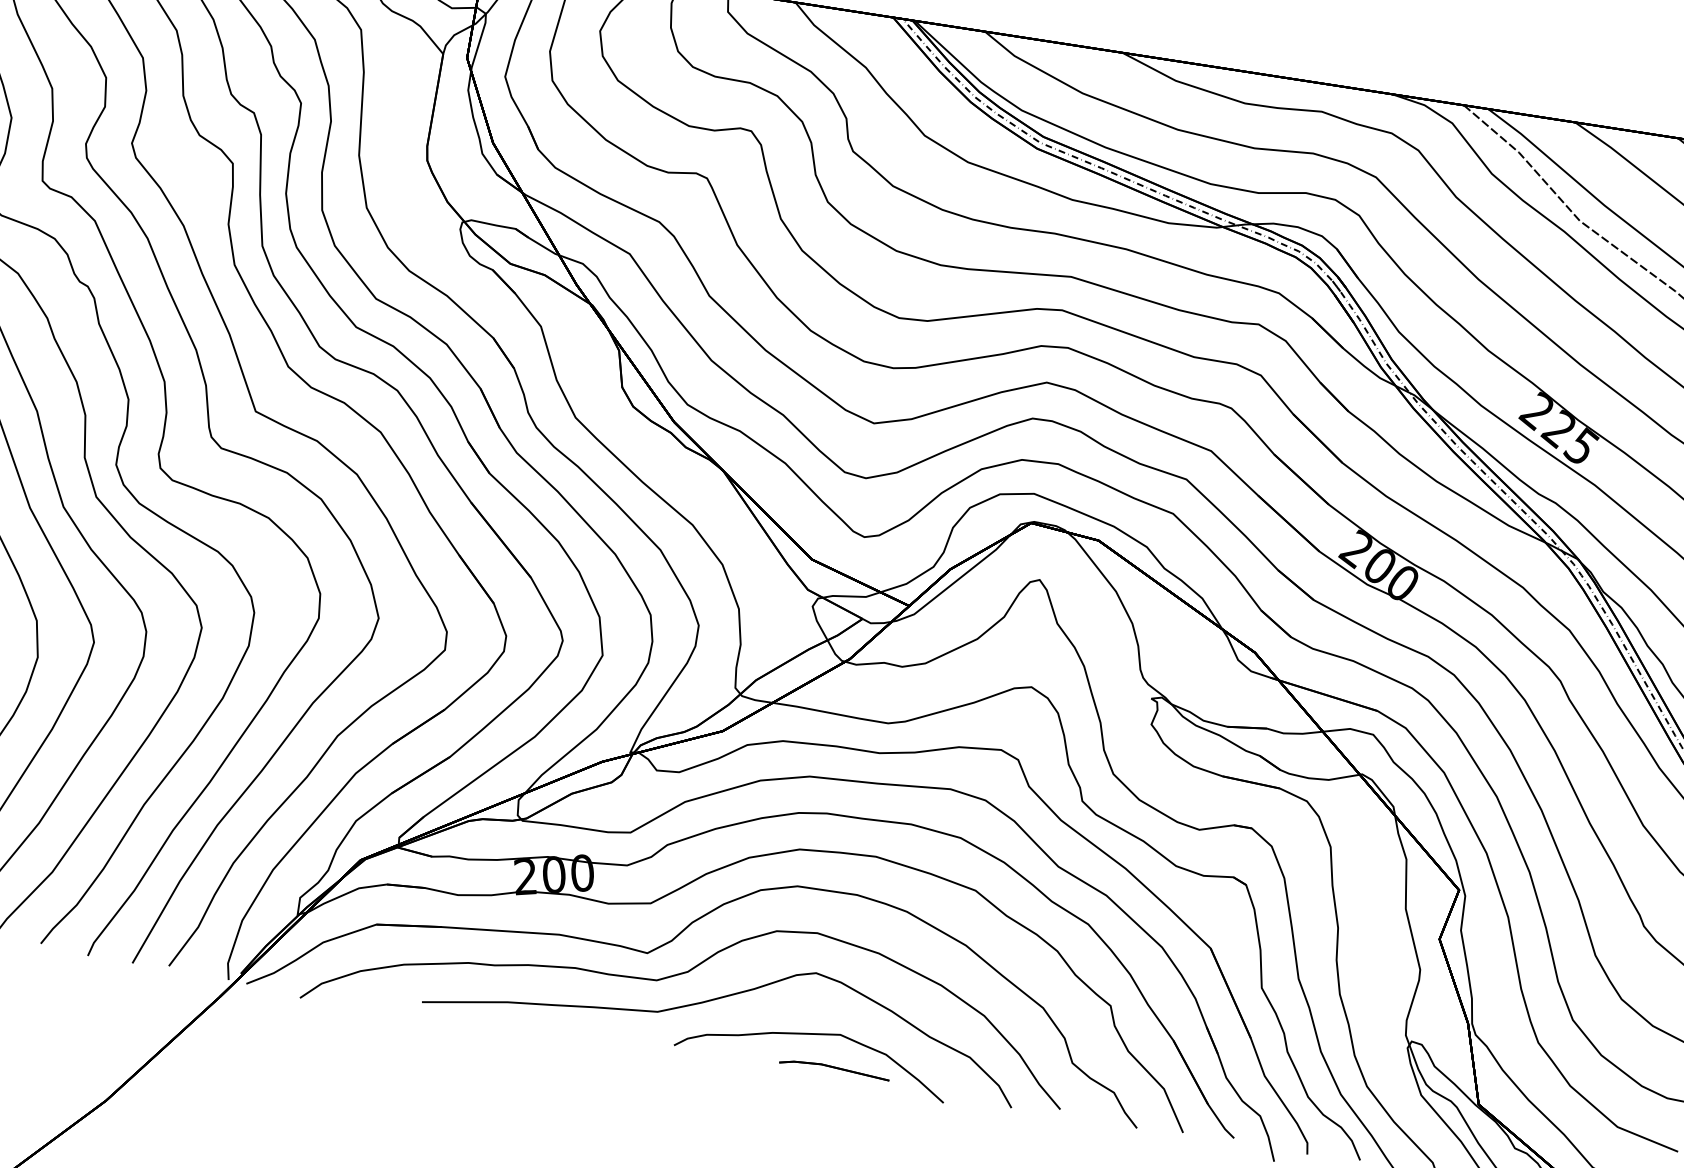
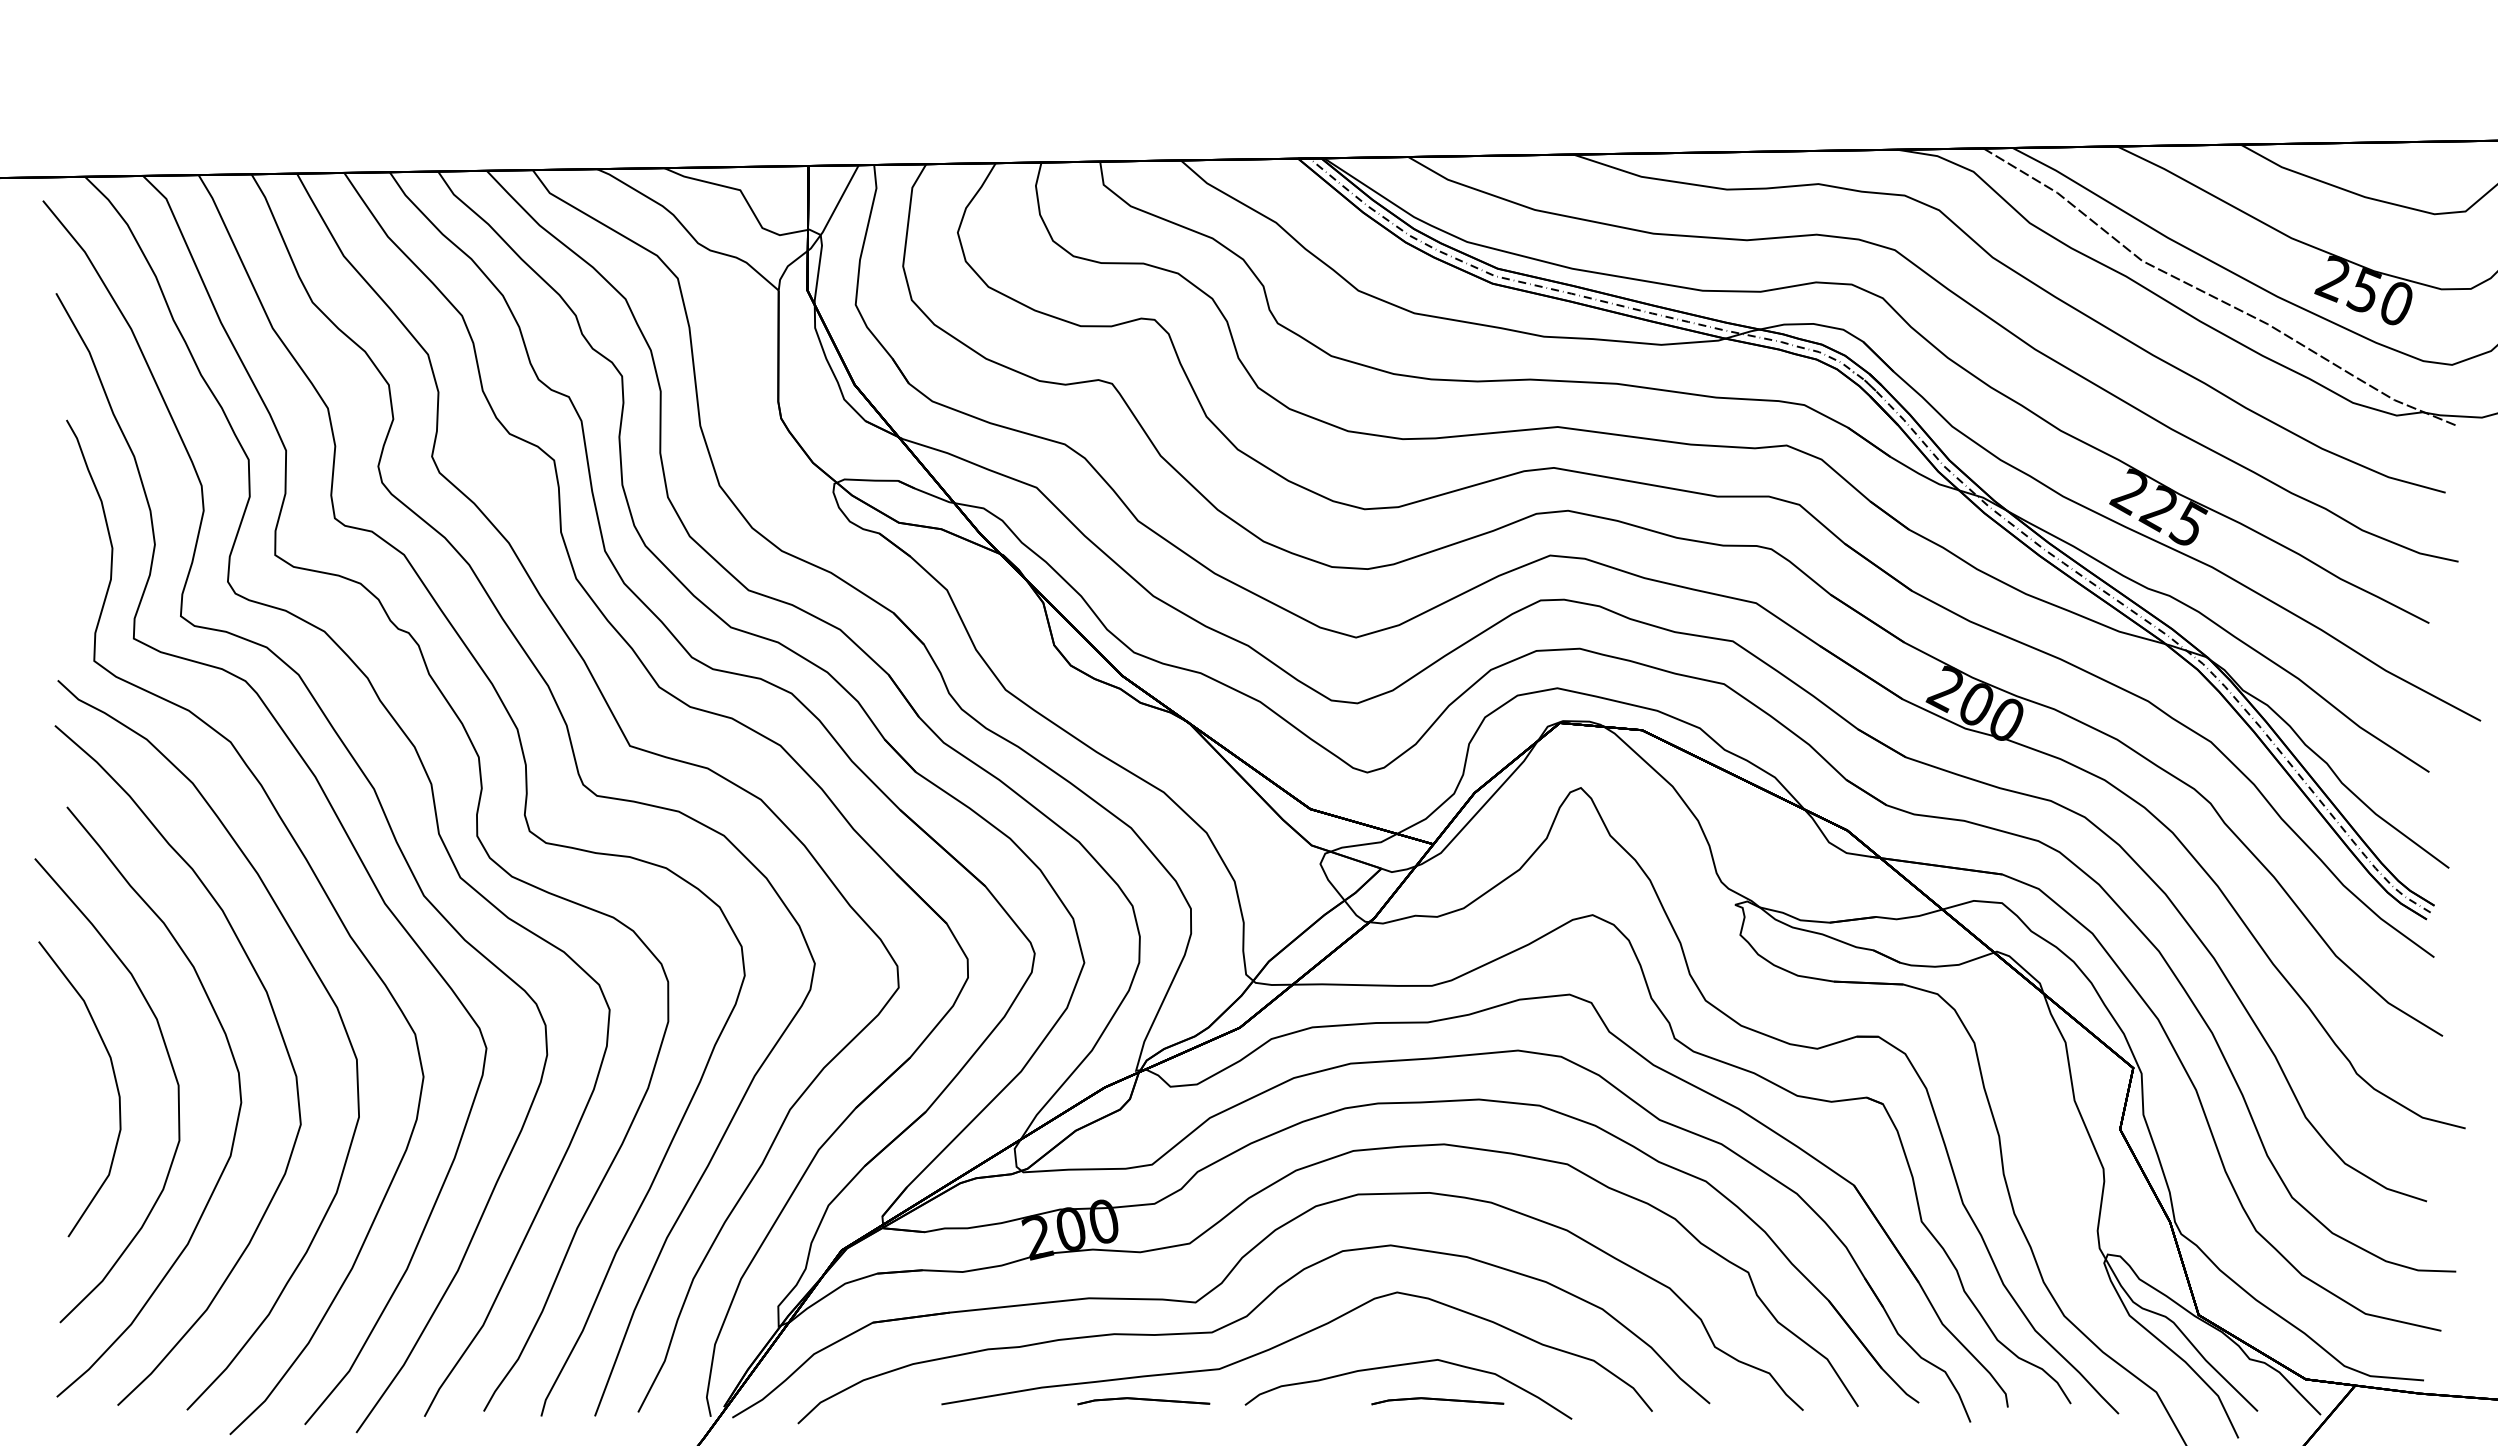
part: (590, 1028) -> (1143, 1401), added

